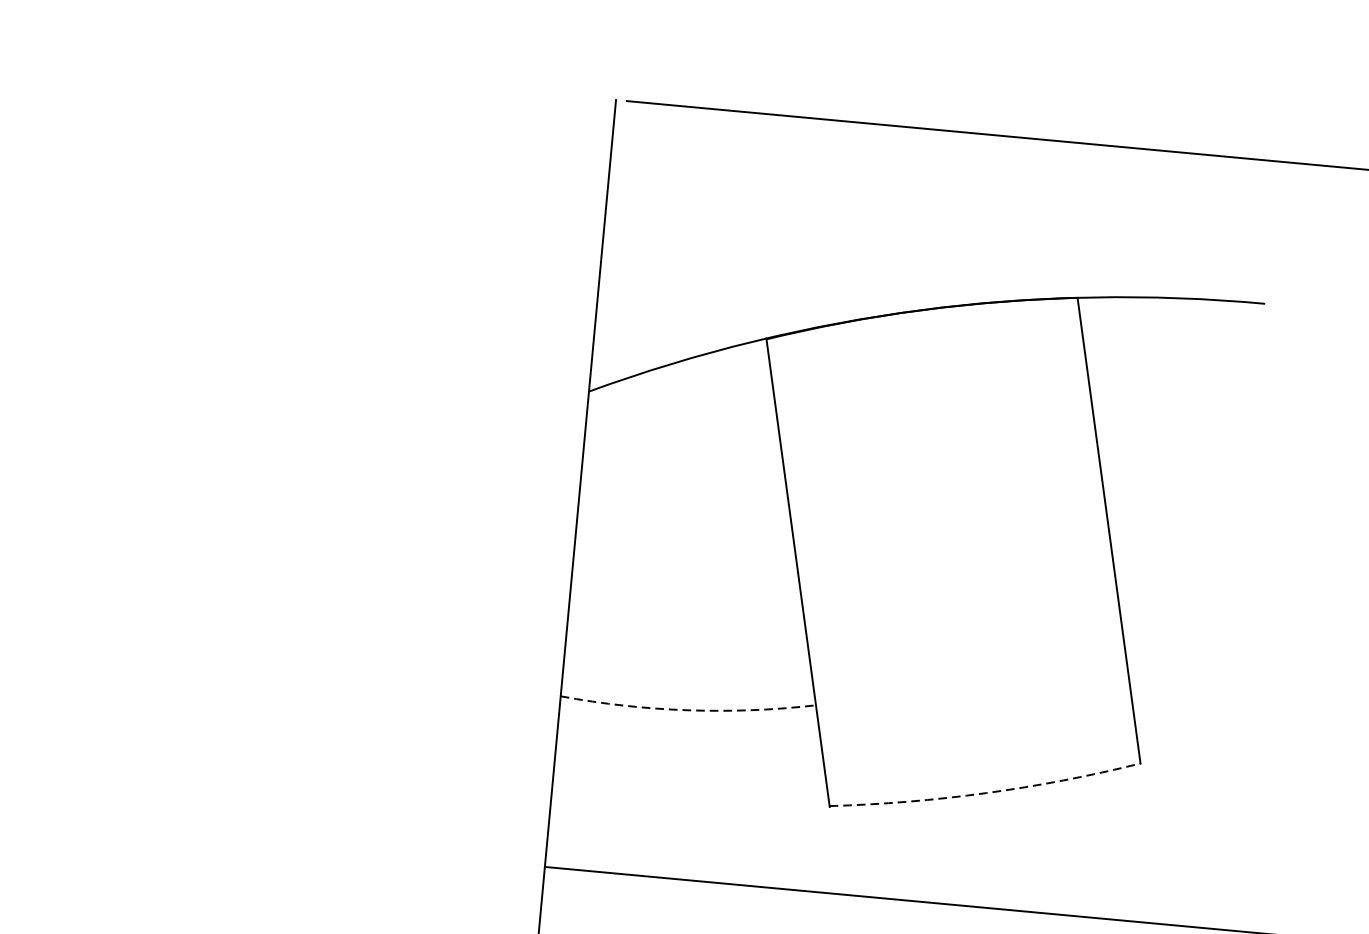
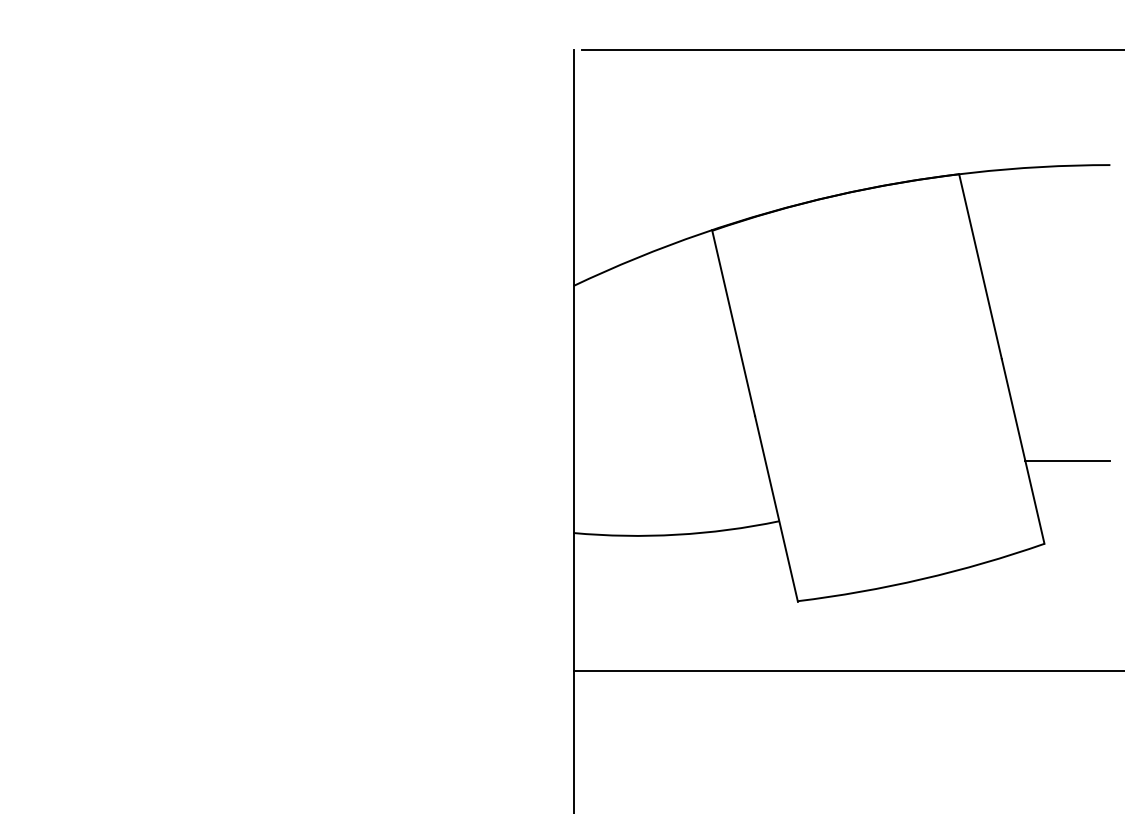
line: (1178, 663) -> (1067, 460), added
arc: (687, 709) -> (676, 534), dashed -> solid
arc: (985, 793) -> (922, 579), dashed -> solid

